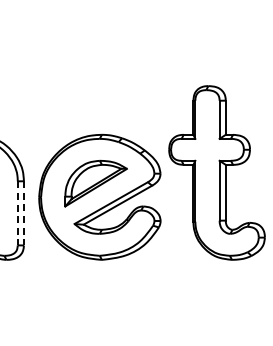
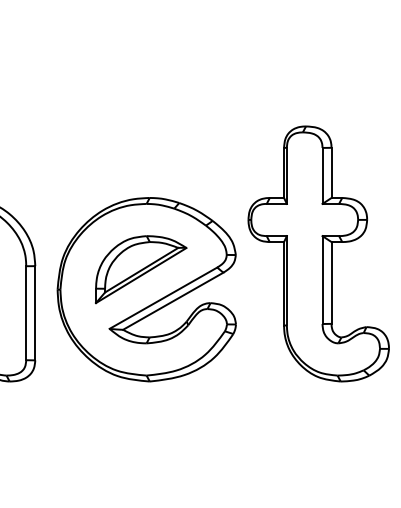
line: (17, 213) -> (25, 313), dashed -> solid
line: (23, 213) -> (34, 313), dashed -> solid

